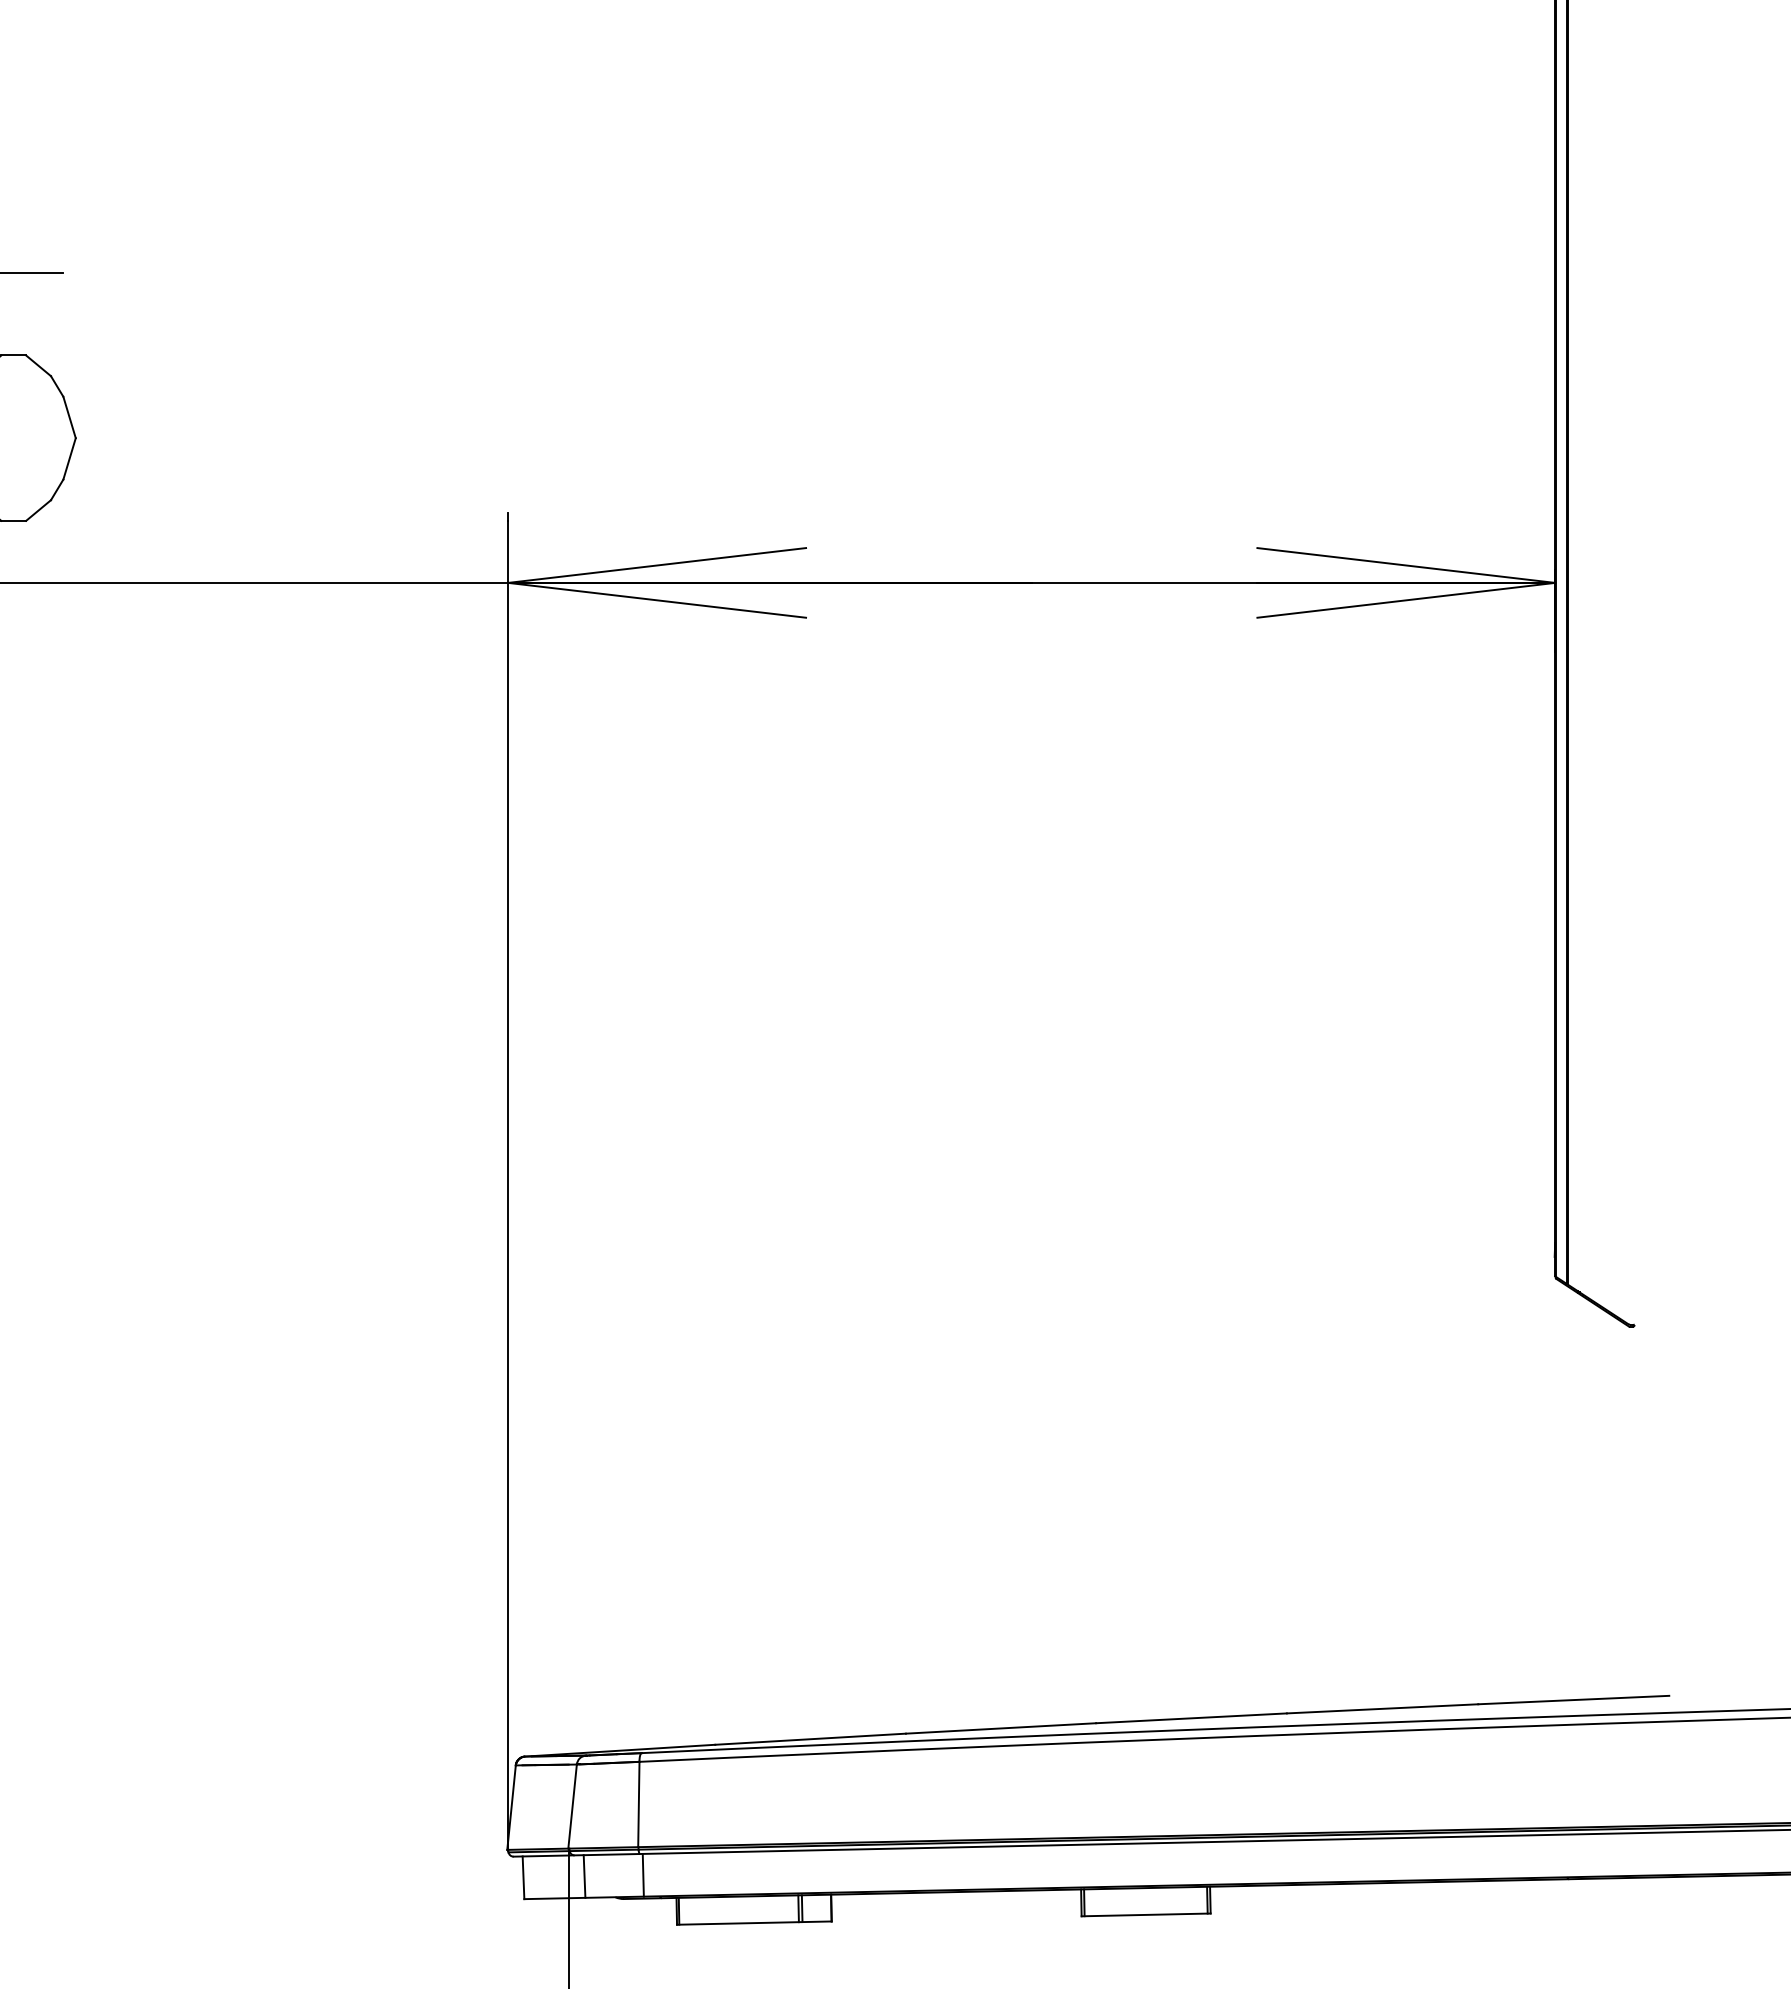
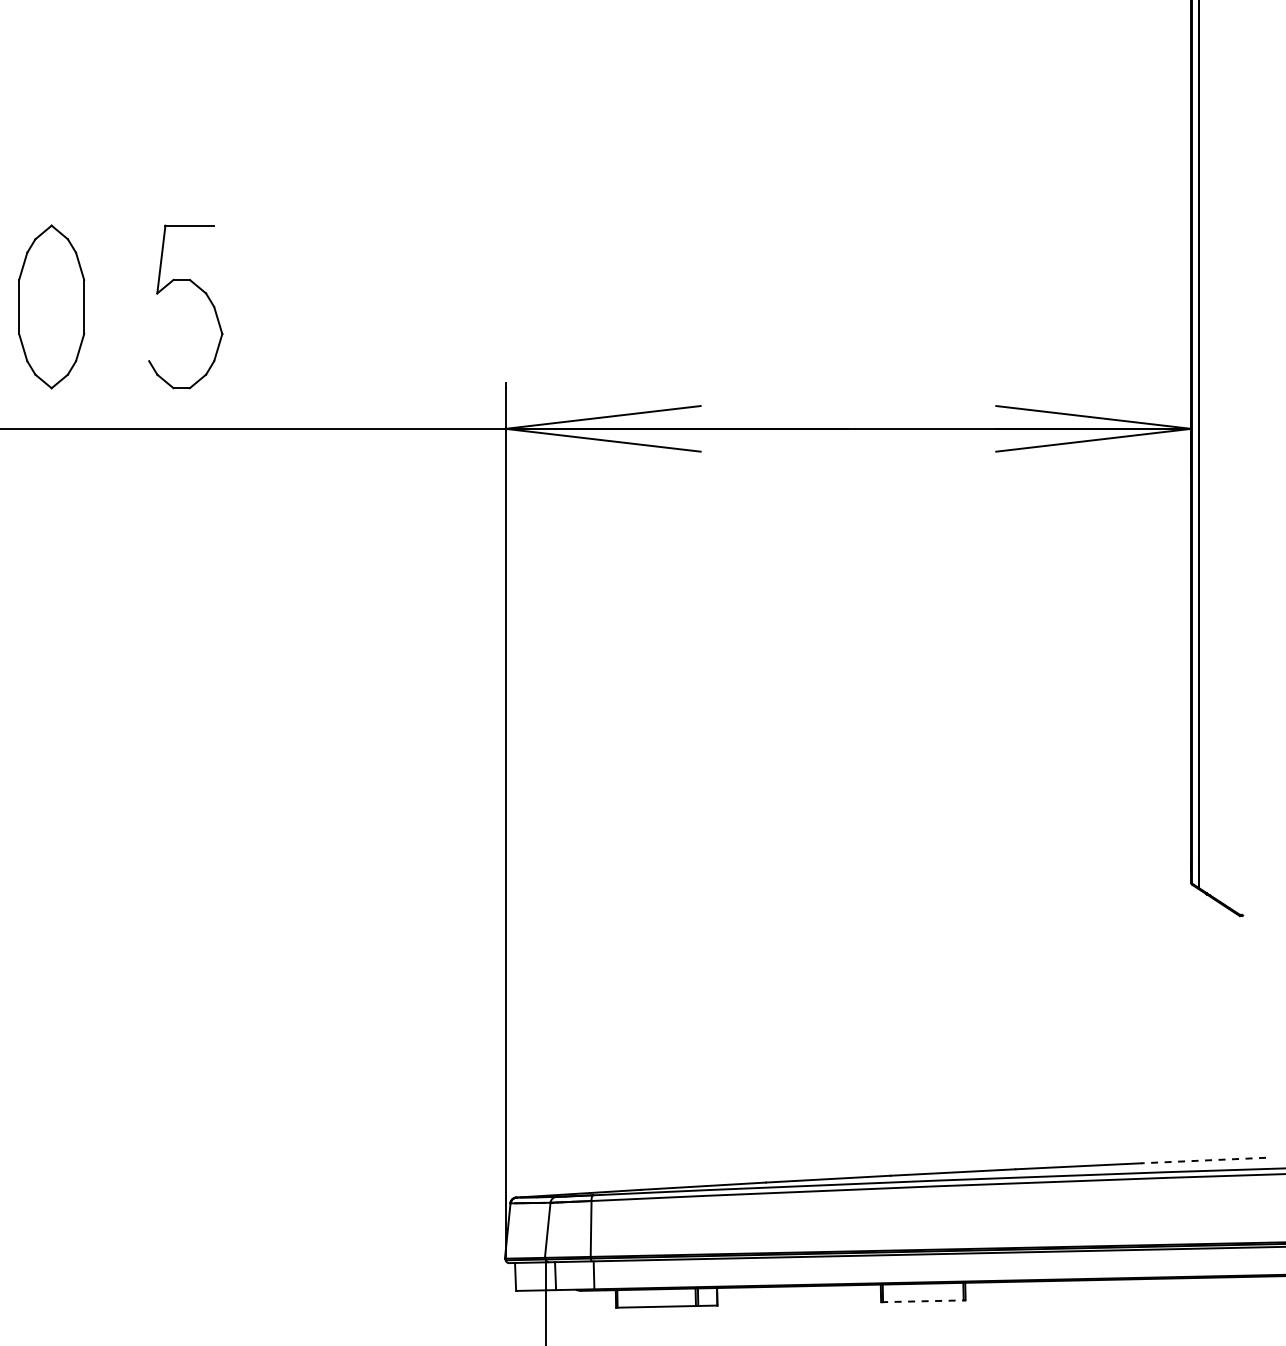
line: (1573, 1699) -> (1203, 1160), solid -> dashed
line: (1146, 1915) -> (923, 1301), solid -> dashed

